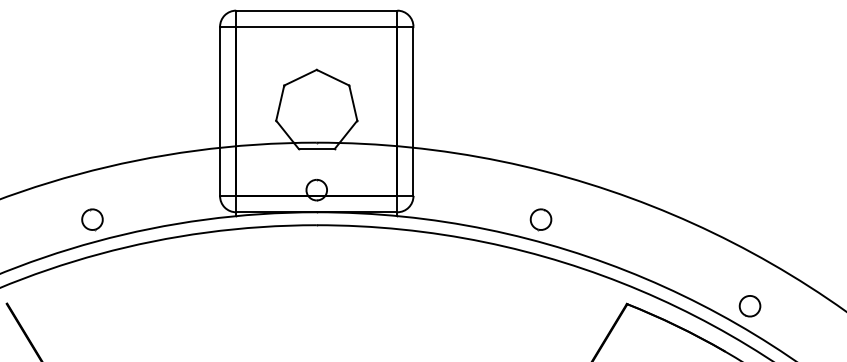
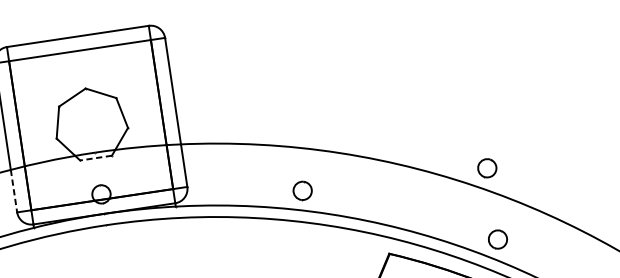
line: (316, 148) -> (95, 157), solid -> dashed
line: (220, 172) -> (14, 191), solid -> dashed
part: (749, 225) -> (486, 168), added

